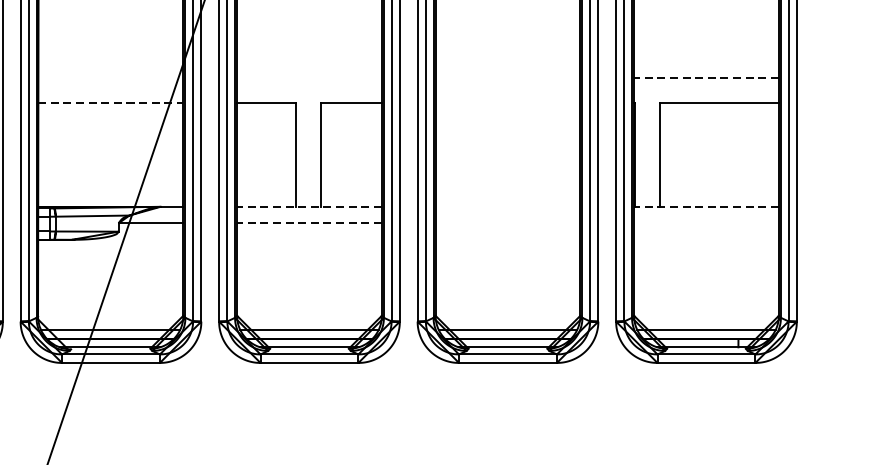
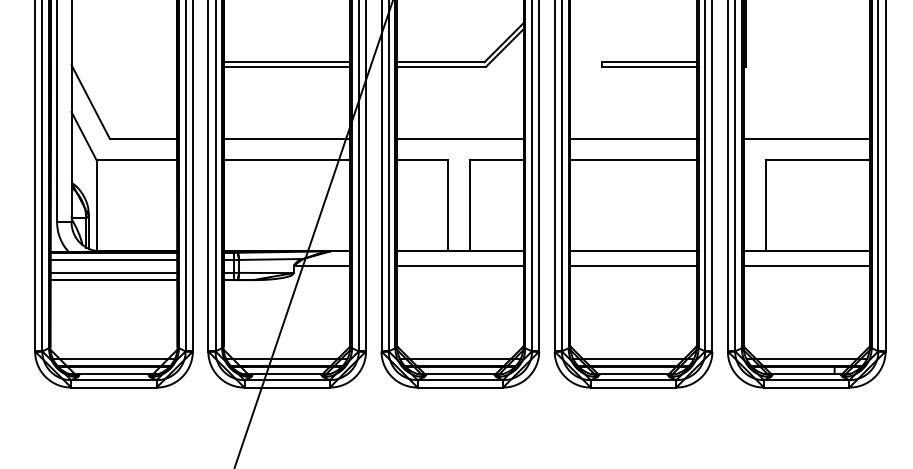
line: (110, 77) -> (286, 138), added
line: (309, 77) -> (460, 138), added
line: (507, 77) -> (633, 138), added
line: (706, 77) -> (806, 138), dashed -> solid
line: (111, 102) -> (287, 160), dashed -> solid
line: (507, 102) -> (633, 160), added
line: (308, 206) -> (459, 251), dashed -> solid
line: (507, 206) -> (633, 251), added
line: (706, 206) -> (806, 251), dashed -> solid
line: (308, 223) -> (459, 265), dashed -> solid
line: (507, 223) -> (633, 265), added
line: (706, 223) -> (806, 265), added

